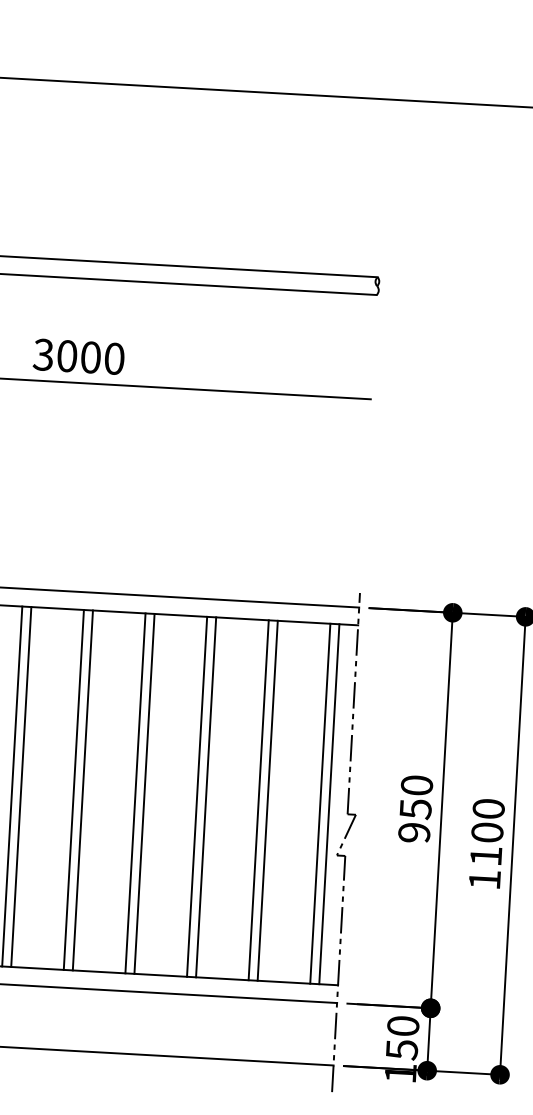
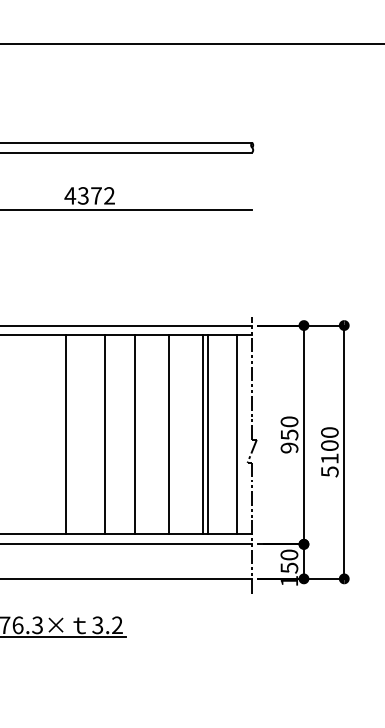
text: (78, 356) -> (89, 195), 3000 -> 4372
line: (21, 786) -> (71, 434), removed
line: (74, 789) -> (100, 434), removed
line: (144, 793) -> (139, 434), removed
line: (205, 796) -> (173, 434), removed
line: (328, 803) -> (241, 434), removed
text: (484, 879) -> (329, 471), 1100 -> 5100

